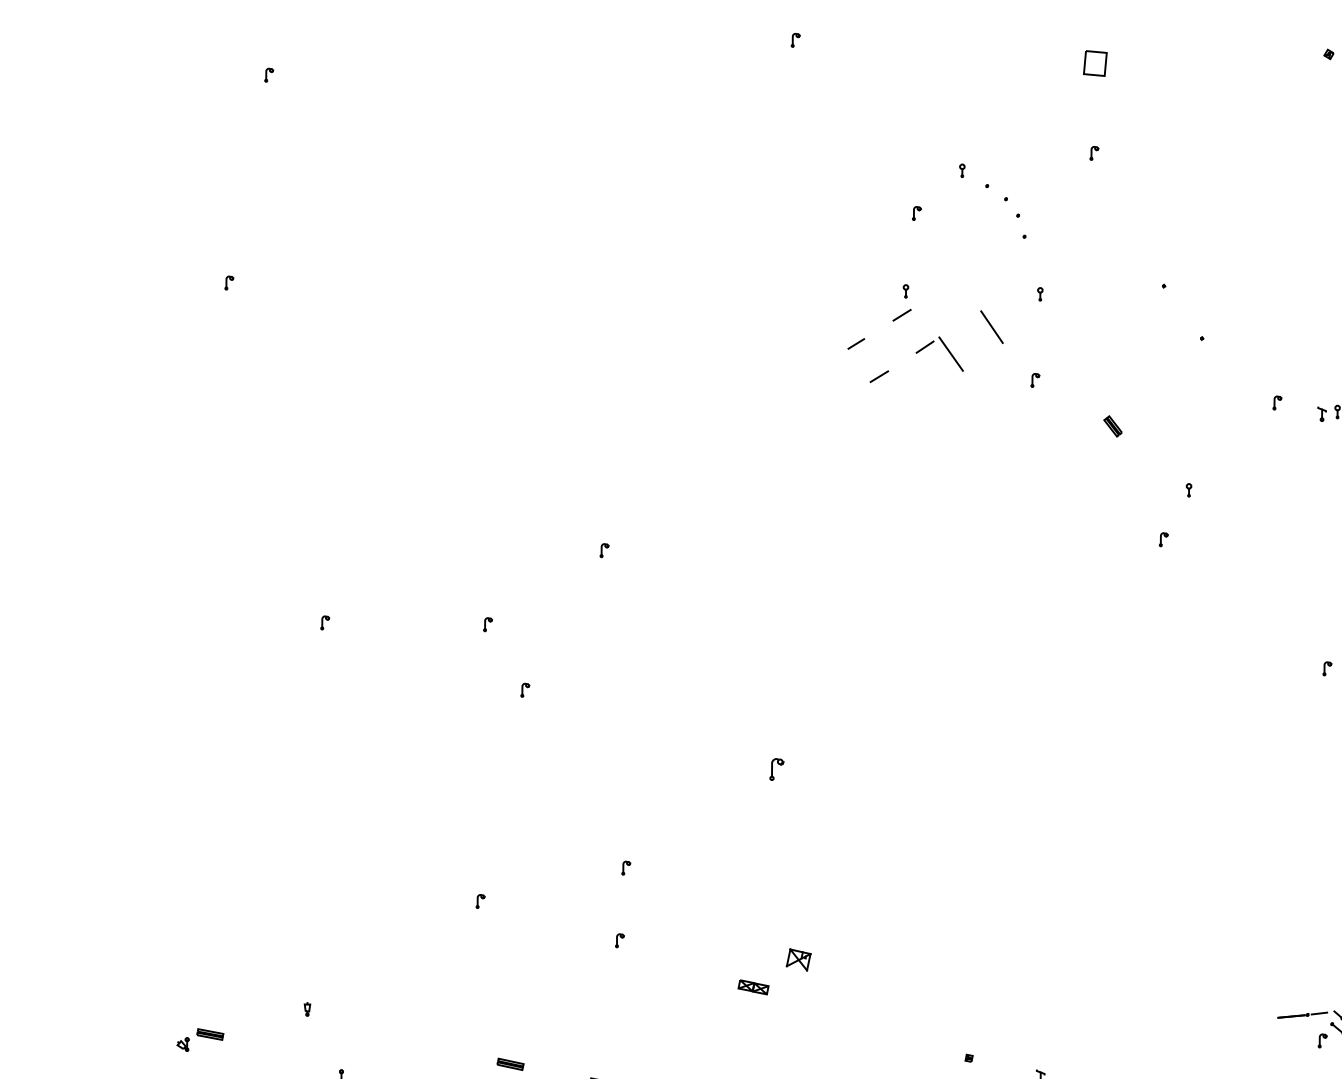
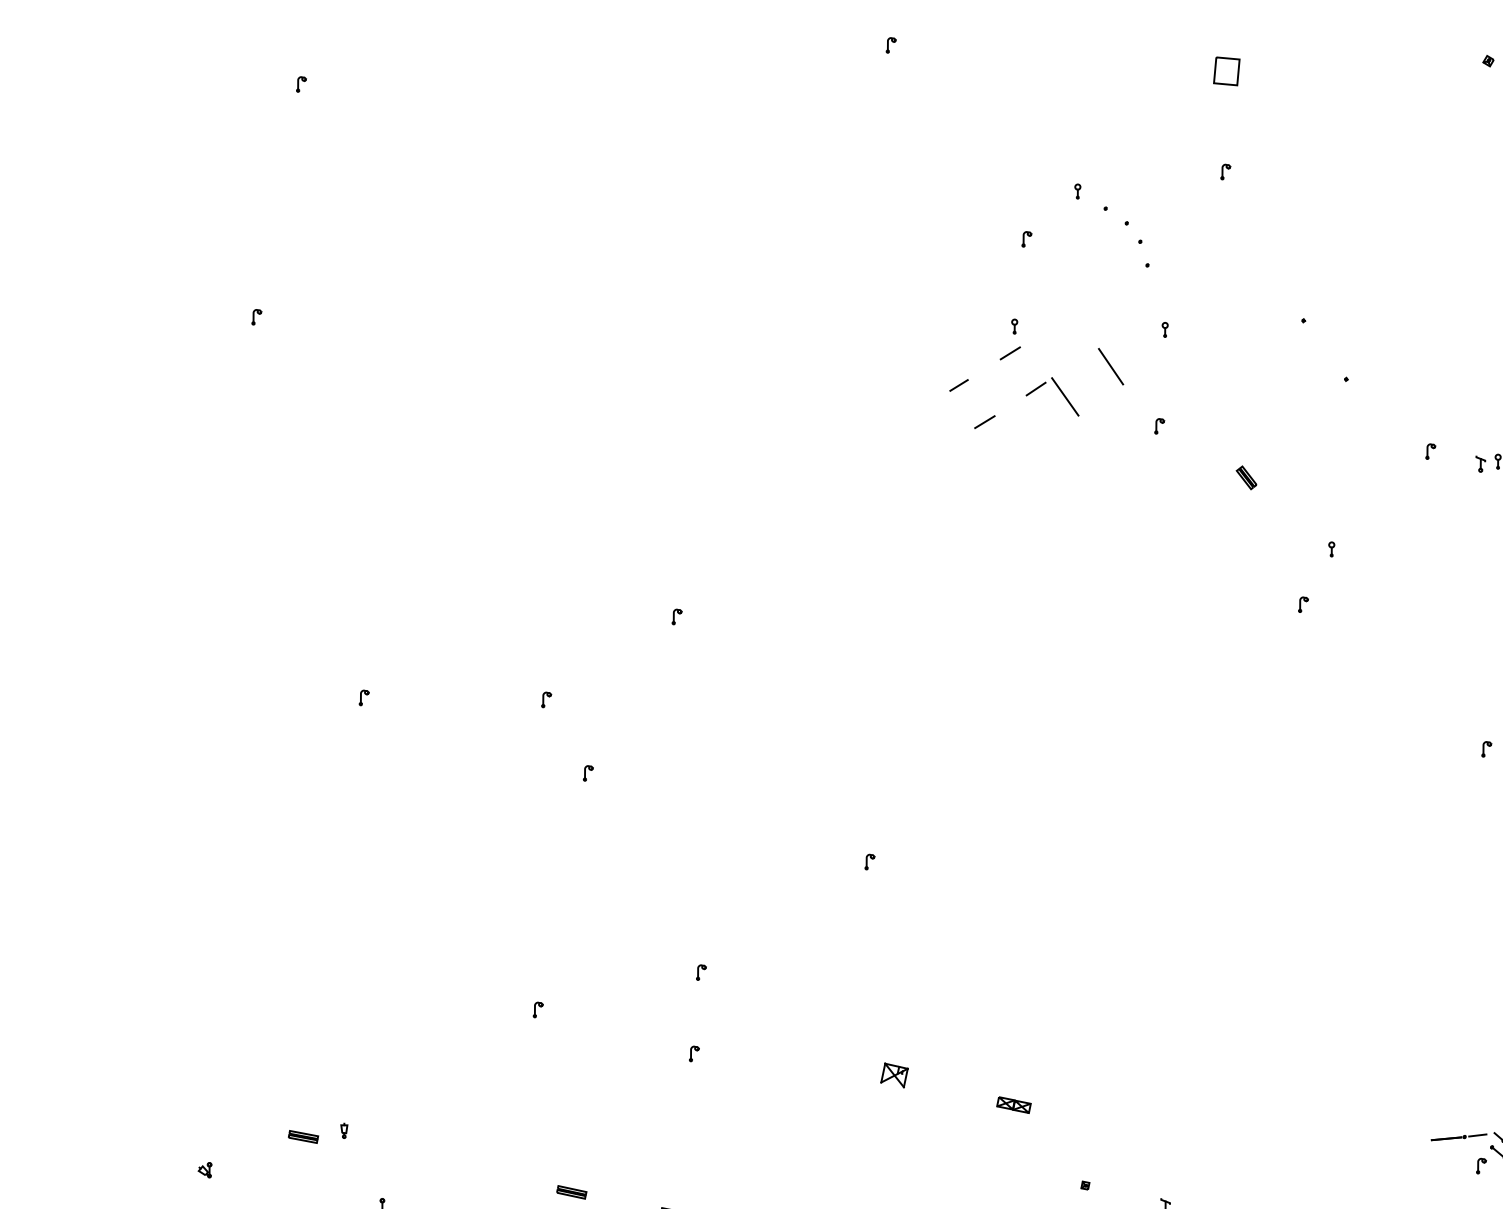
part: (776, 768) -> (869, 861), size x0.62
part: (753, 986) -> (1013, 1104), moved
part: (210, 1034) -> (303, 1136), moved

